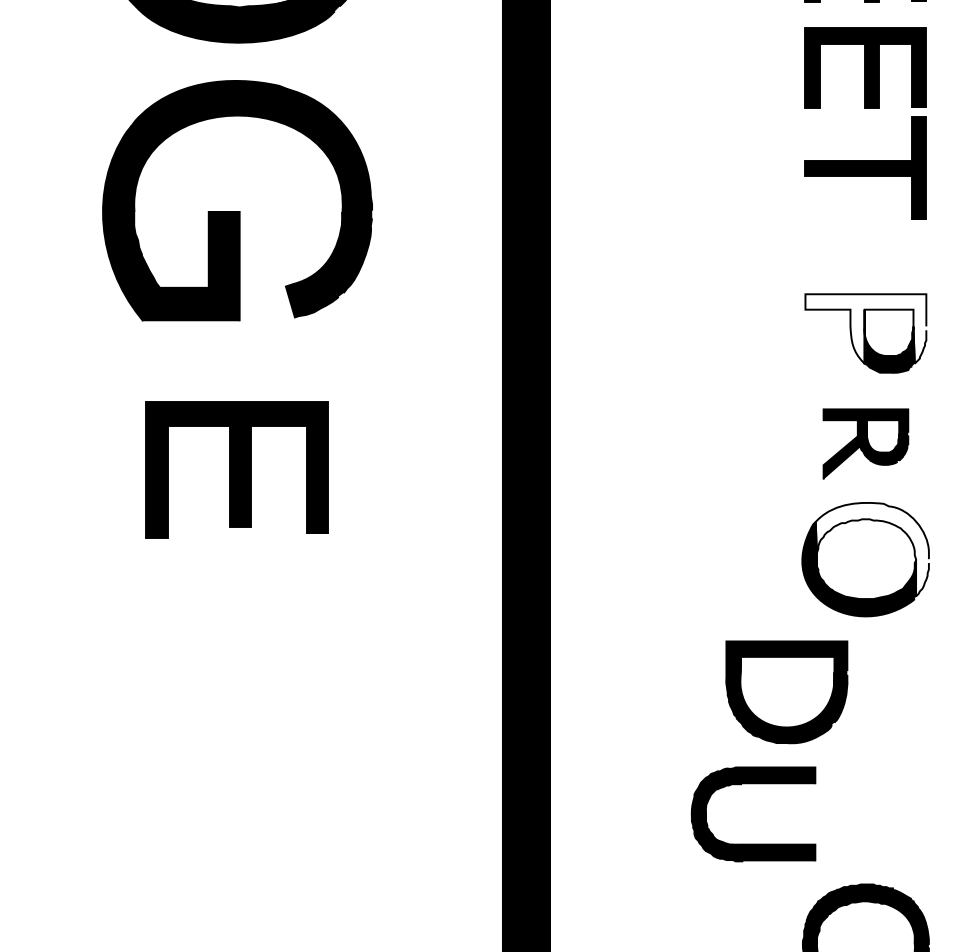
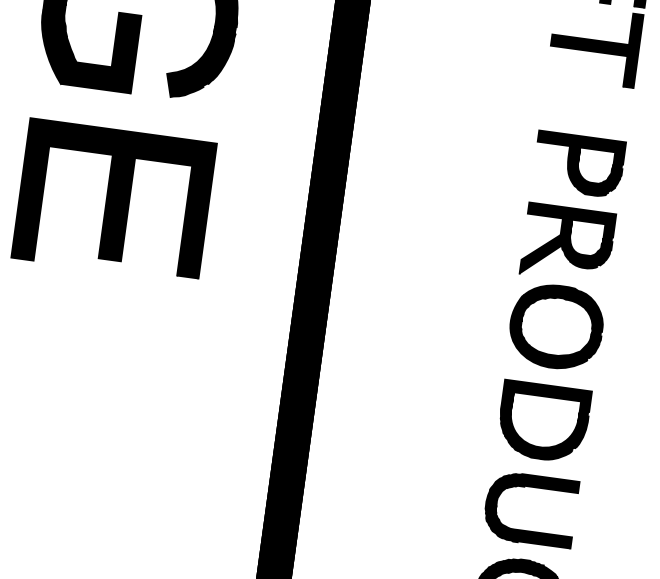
fill: (865, 328) -> (579, 161), added
part: (865, 443) -> (567, 243), size x1.43
part: (236, 469) -> (113, 200), size x1.43
fill: (871, 549) -> (561, 320), added
part: (786, 692) -> (543, 422), moved
part: (753, 843) -> (527, 530), moved

